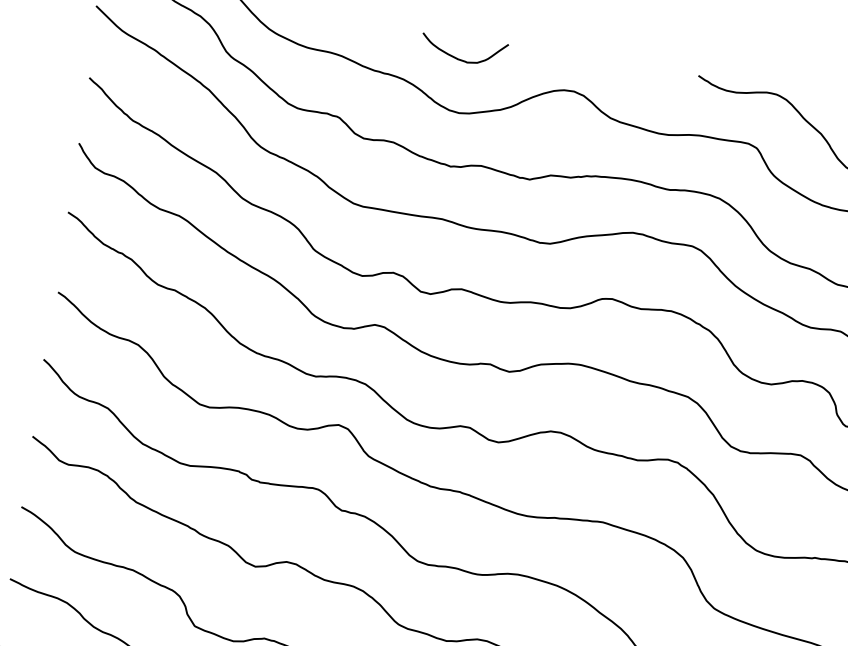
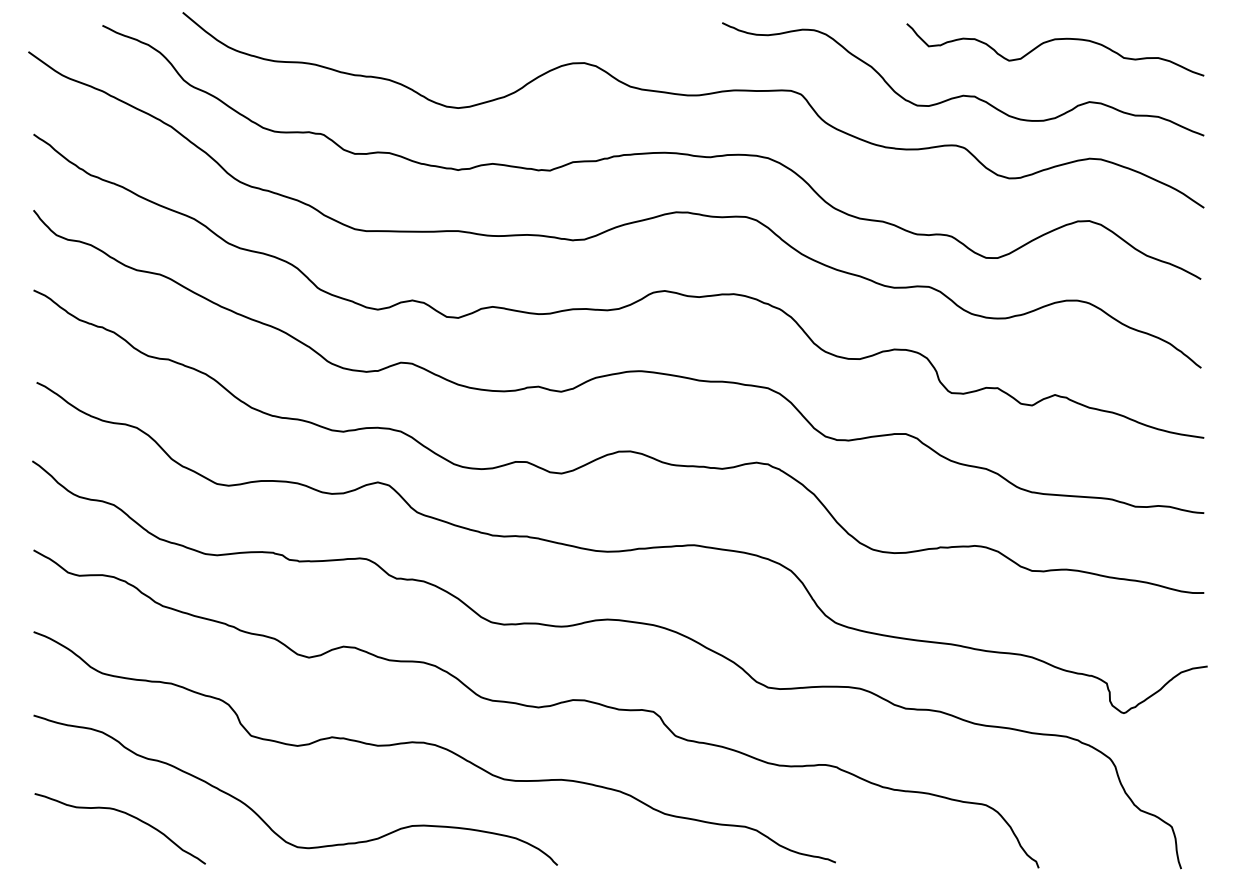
curve: (460, 58) -> (449, 46), removed

